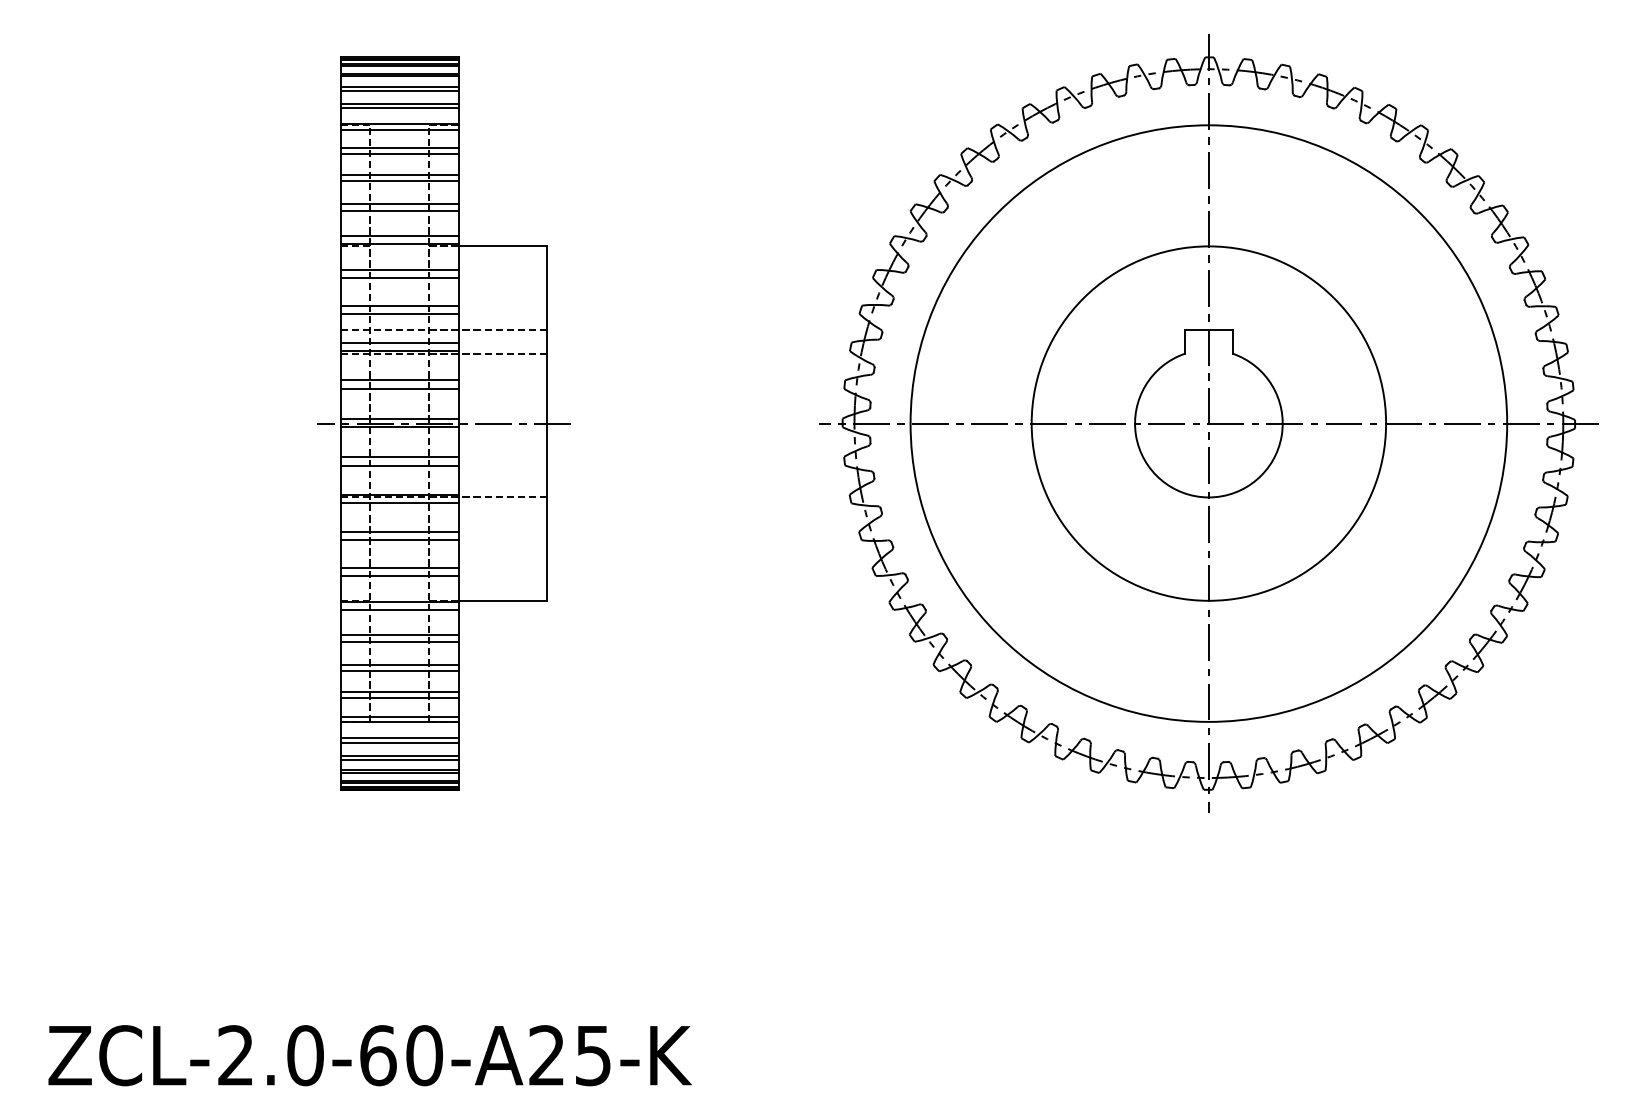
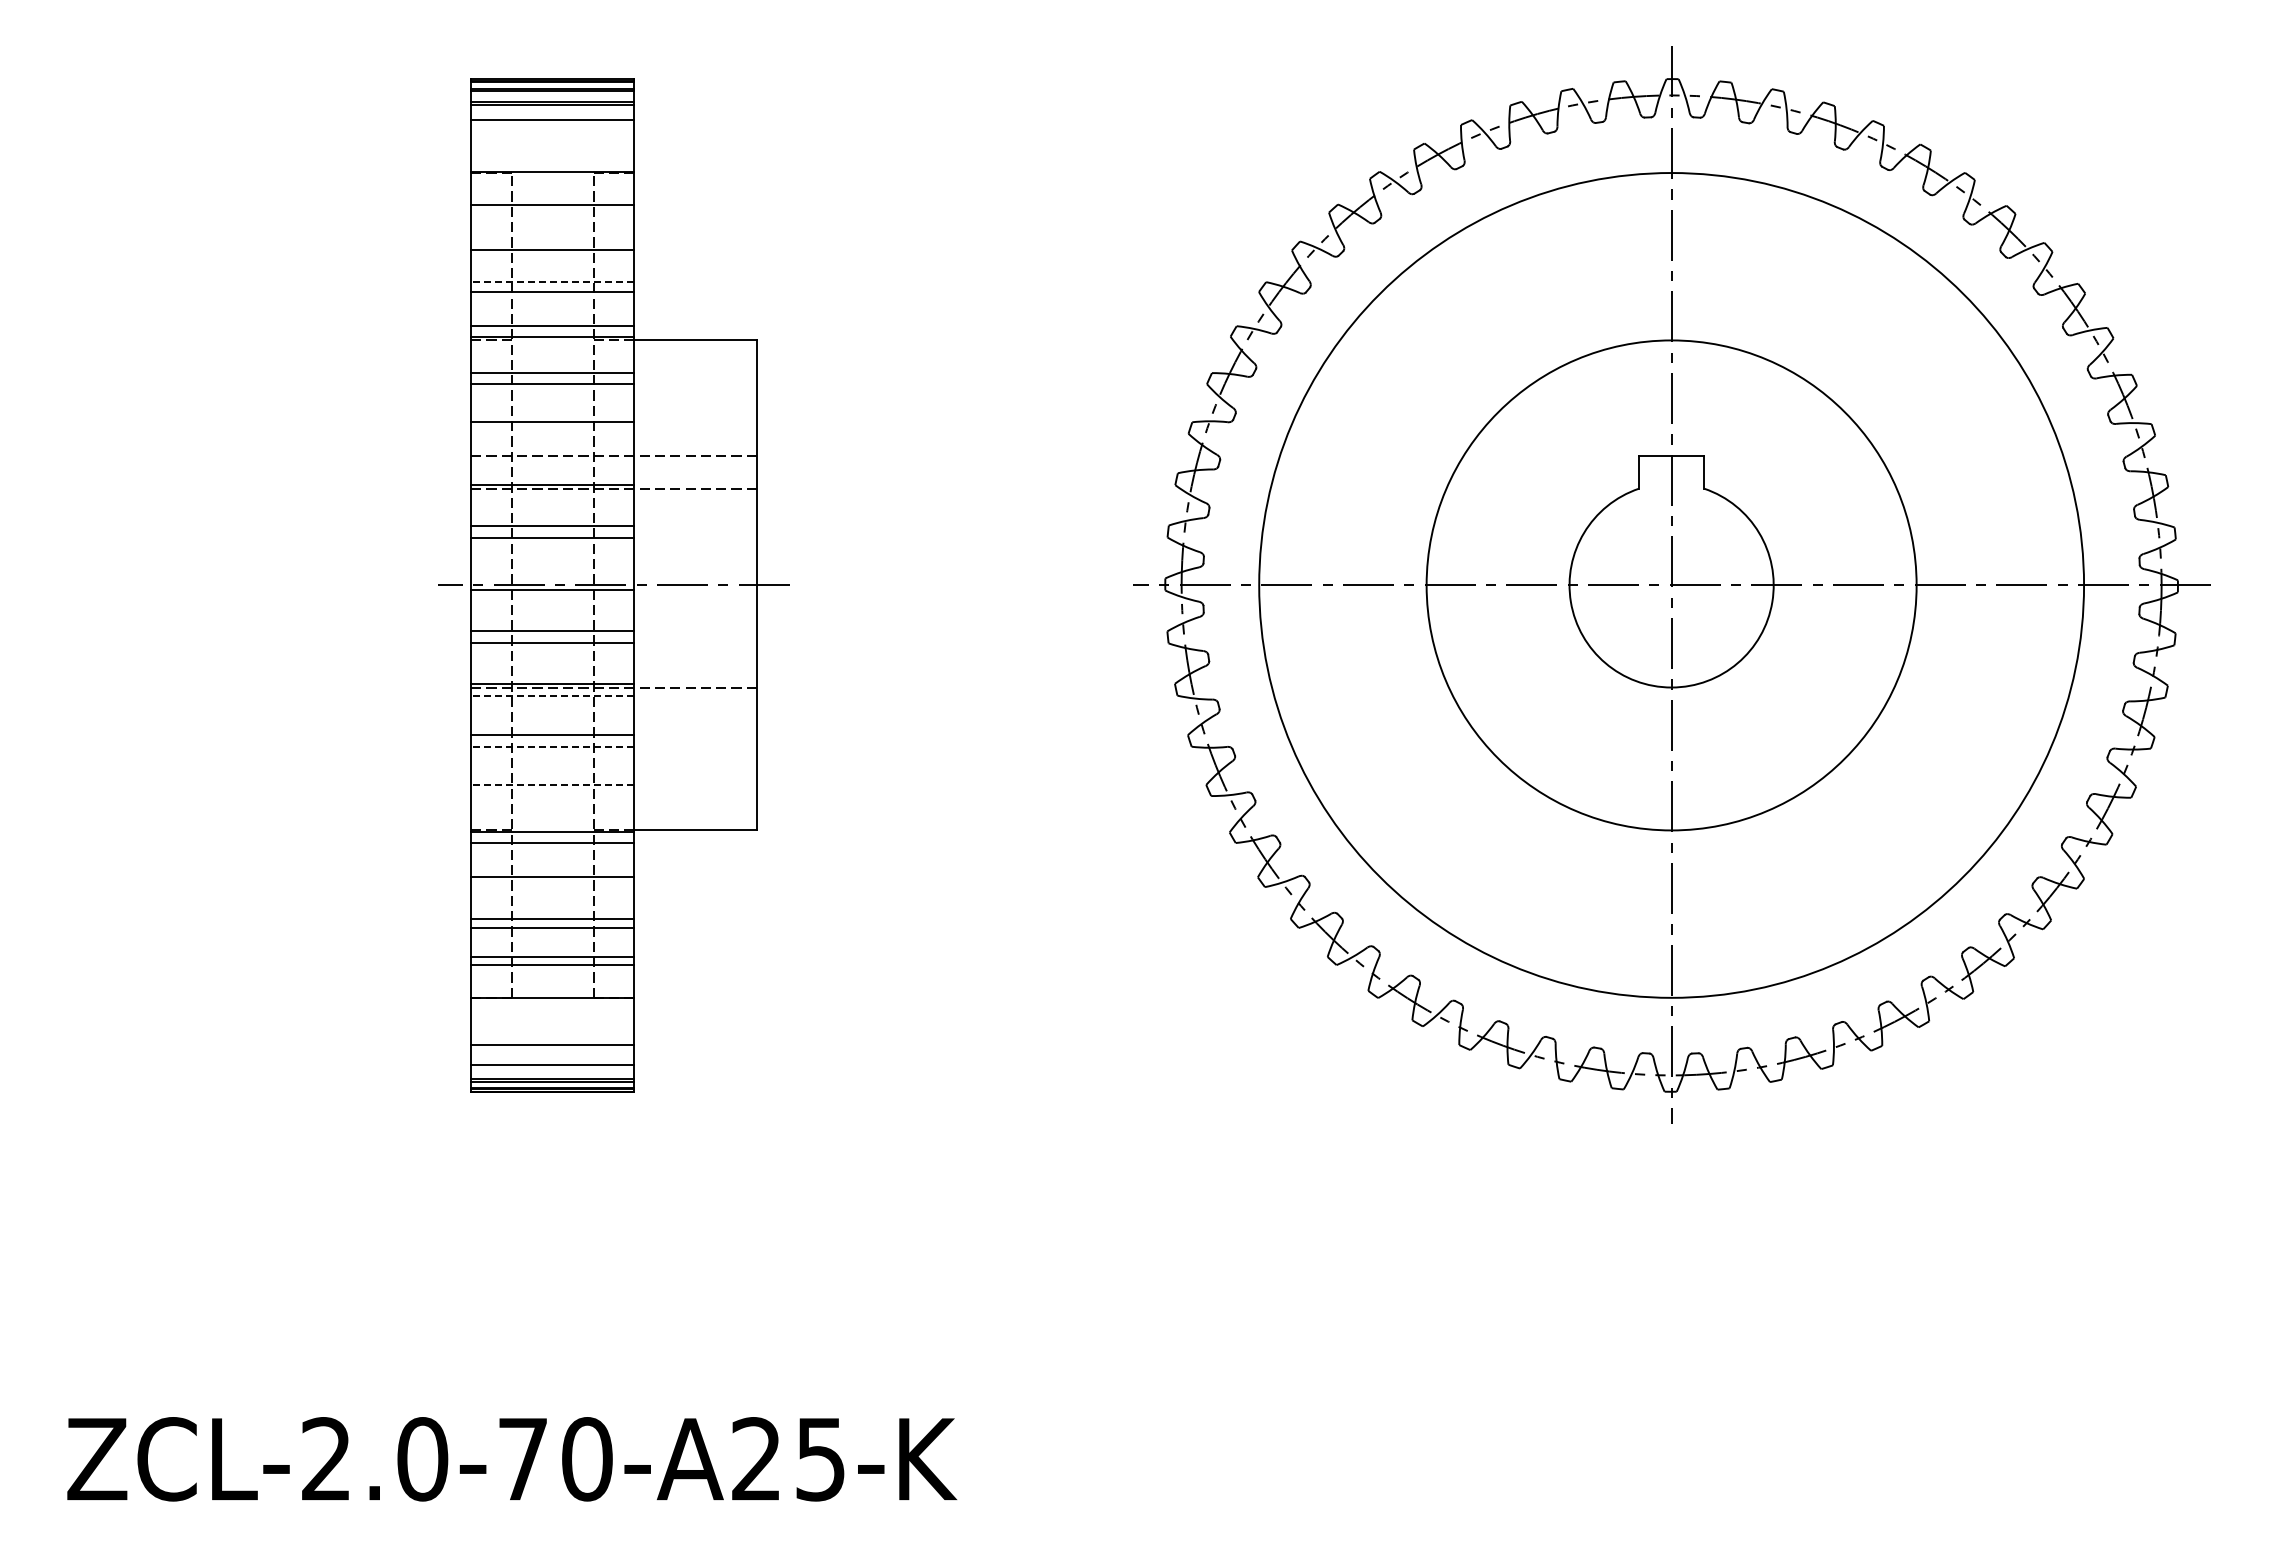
line: (399, 90) -> (552, 125), removed
line: (399, 103) -> (552, 143), removed
line: (399, 108) -> (552, 149), removed
line: (399, 129) -> (552, 178), removed
line: (399, 153) -> (552, 212), removed
line: (399, 174) -> (552, 241), removed
line: (399, 204) -> (552, 282), solid -> dashed
line: (399, 313) -> (552, 433), removed
line: (399, 342) -> (552, 473), removed
line: (399, 418) -> (552, 578), removed
line: (399, 503) -> (552, 695), solid -> dashed
line: (399, 540) -> (552, 746), solid -> dashed
line: (399, 567) -> (552, 784), solid -> dashed
line: (399, 575) -> (552, 795), removed
line: (399, 642) -> (552, 887), removed
line: (399, 716) -> (552, 990), removed
line: (399, 738) -> (552, 1020), removed
line: (399, 742) -> (552, 1026), removed
line: (399, 759) -> (552, 1050), removed
line: (399, 773) -> (552, 1068), removed
text: (378, 1055) -> (523, 1459), ZCL-2.0-60-A25-K -> ZCL-2.0-70-A25-K

